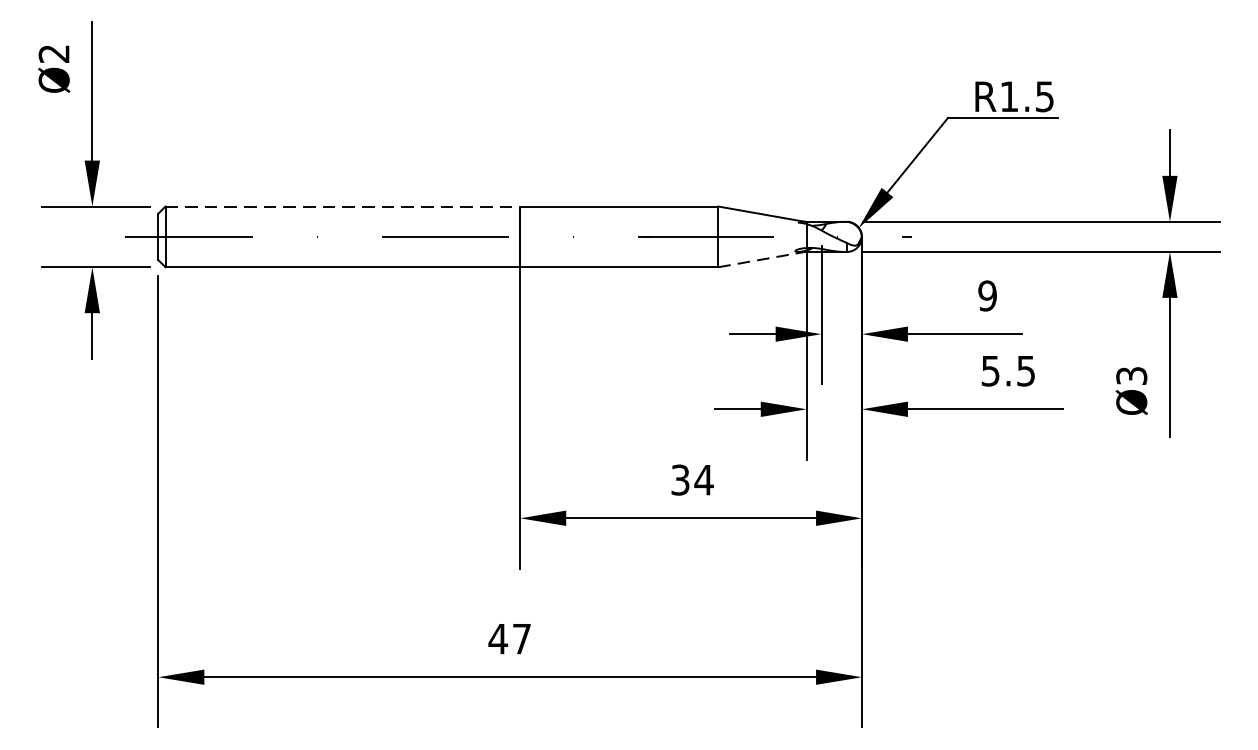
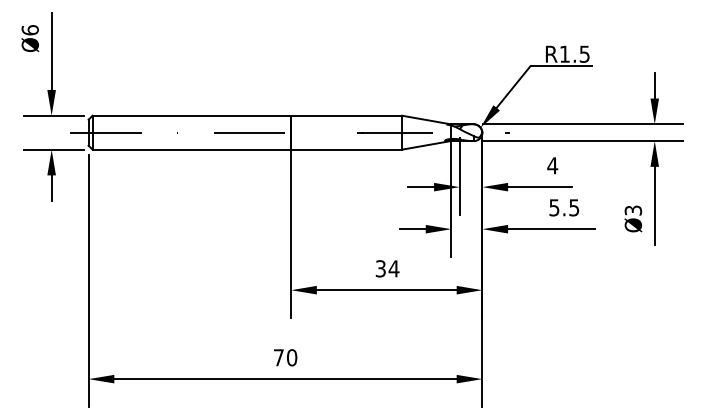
text: (52, 54) -> (29, 30), Ø2 -> Ø6
line: (344, 206) -> (192, 115), dashed -> solid
line: (762, 259) -> (426, 145), dashed -> solid
text: (987, 295) -> (552, 165), 9 -> 4
text: (510, 638) -> (285, 357), 47 -> 70

